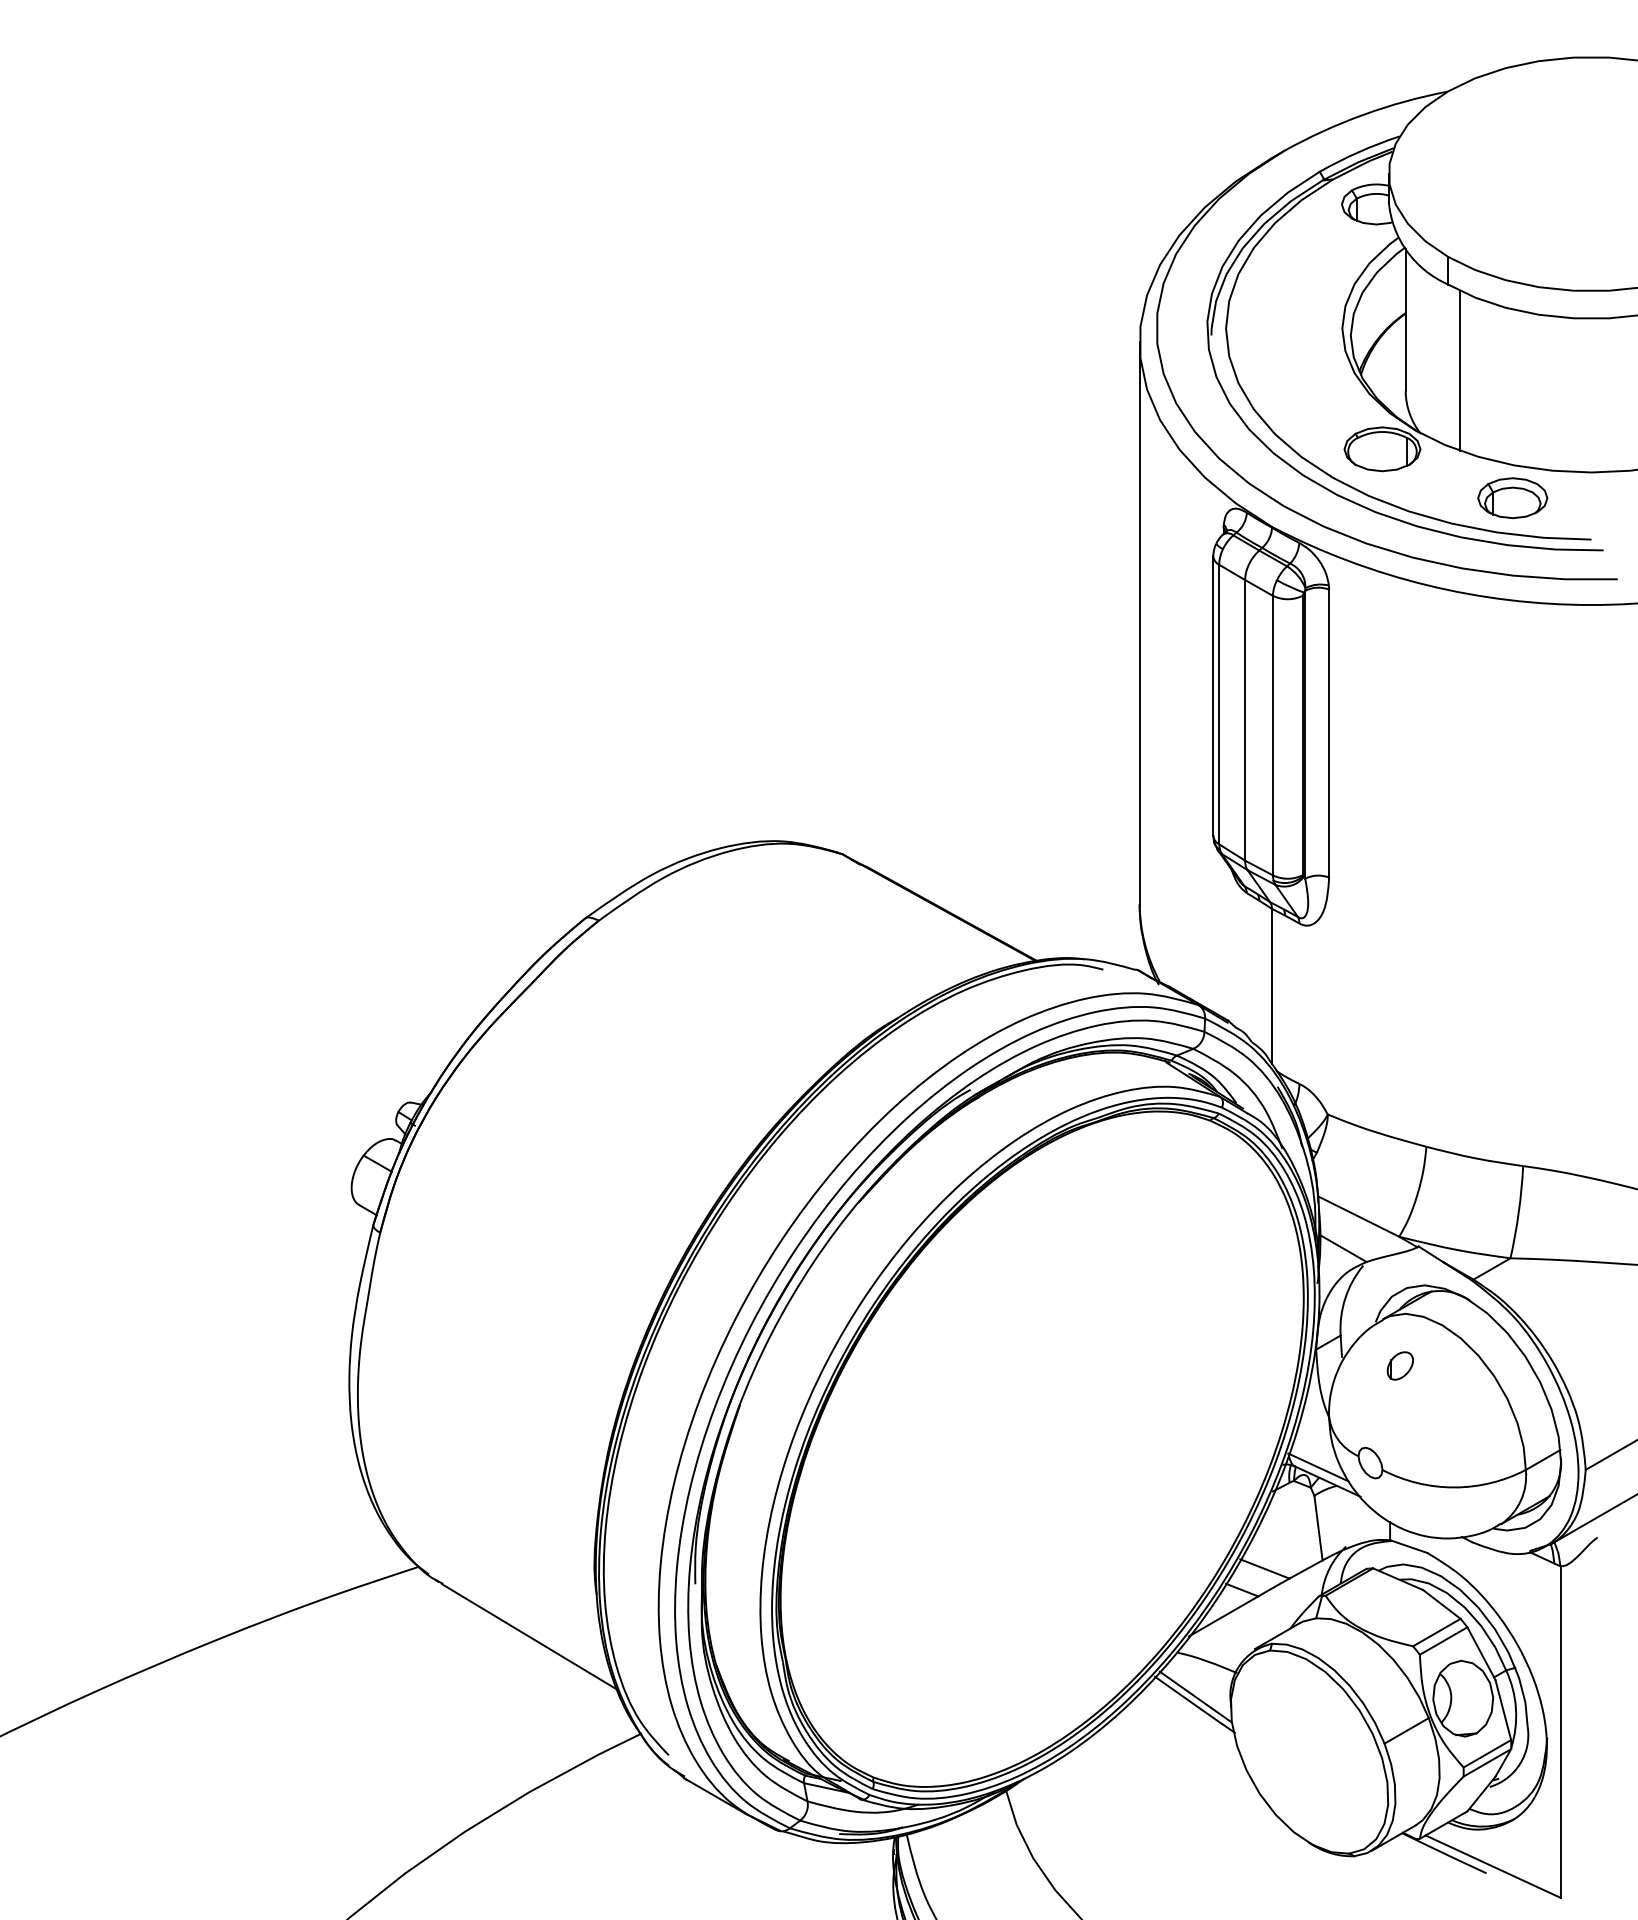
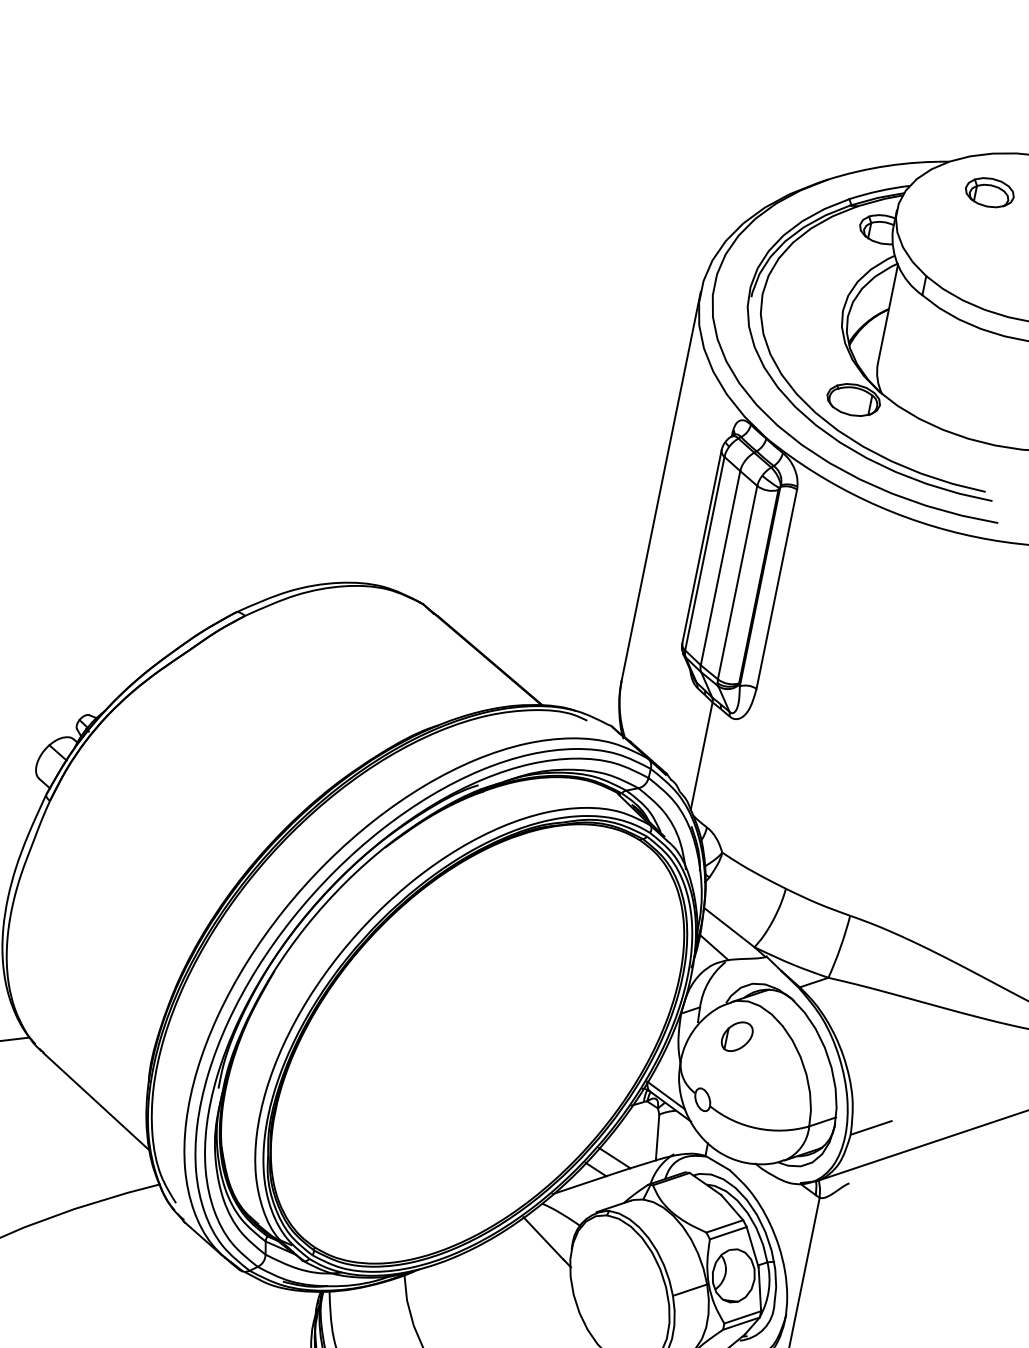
line: (1460, 370) -> (918, 356), removed
part: (1512, 498) -> (989, 192), moved
part: (1399, 1365) -> (736, 1036), size x1.6
line: (1195, 1696) -> (548, 1236), removed

